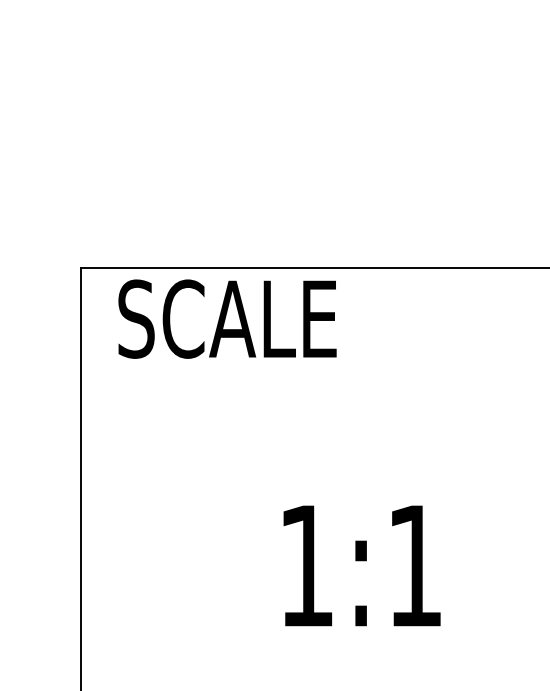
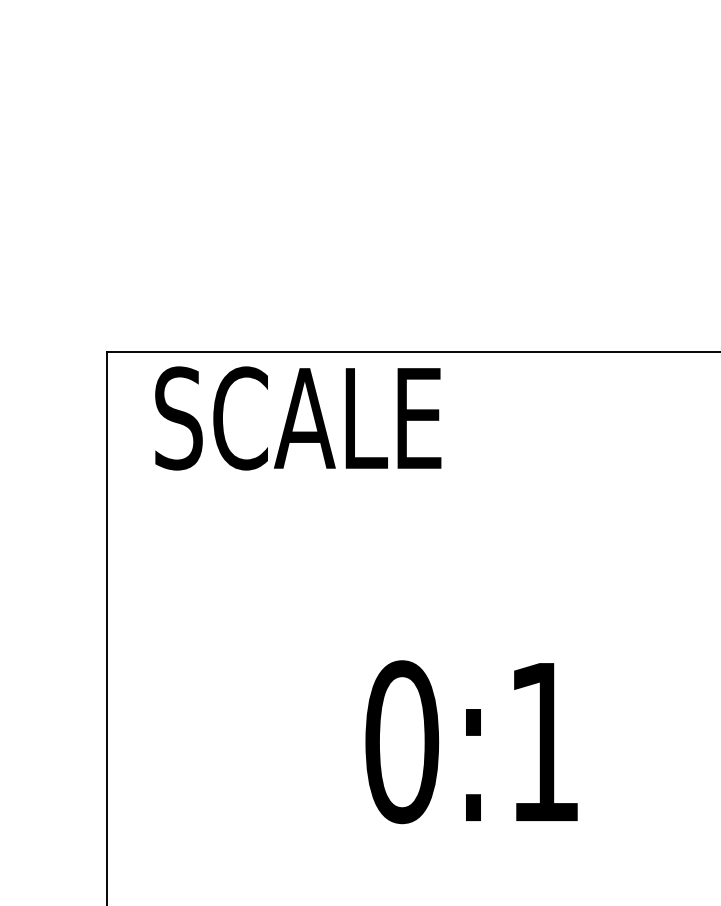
text: (306, 565) -> (401, 741), 1:1 -> 0:1

